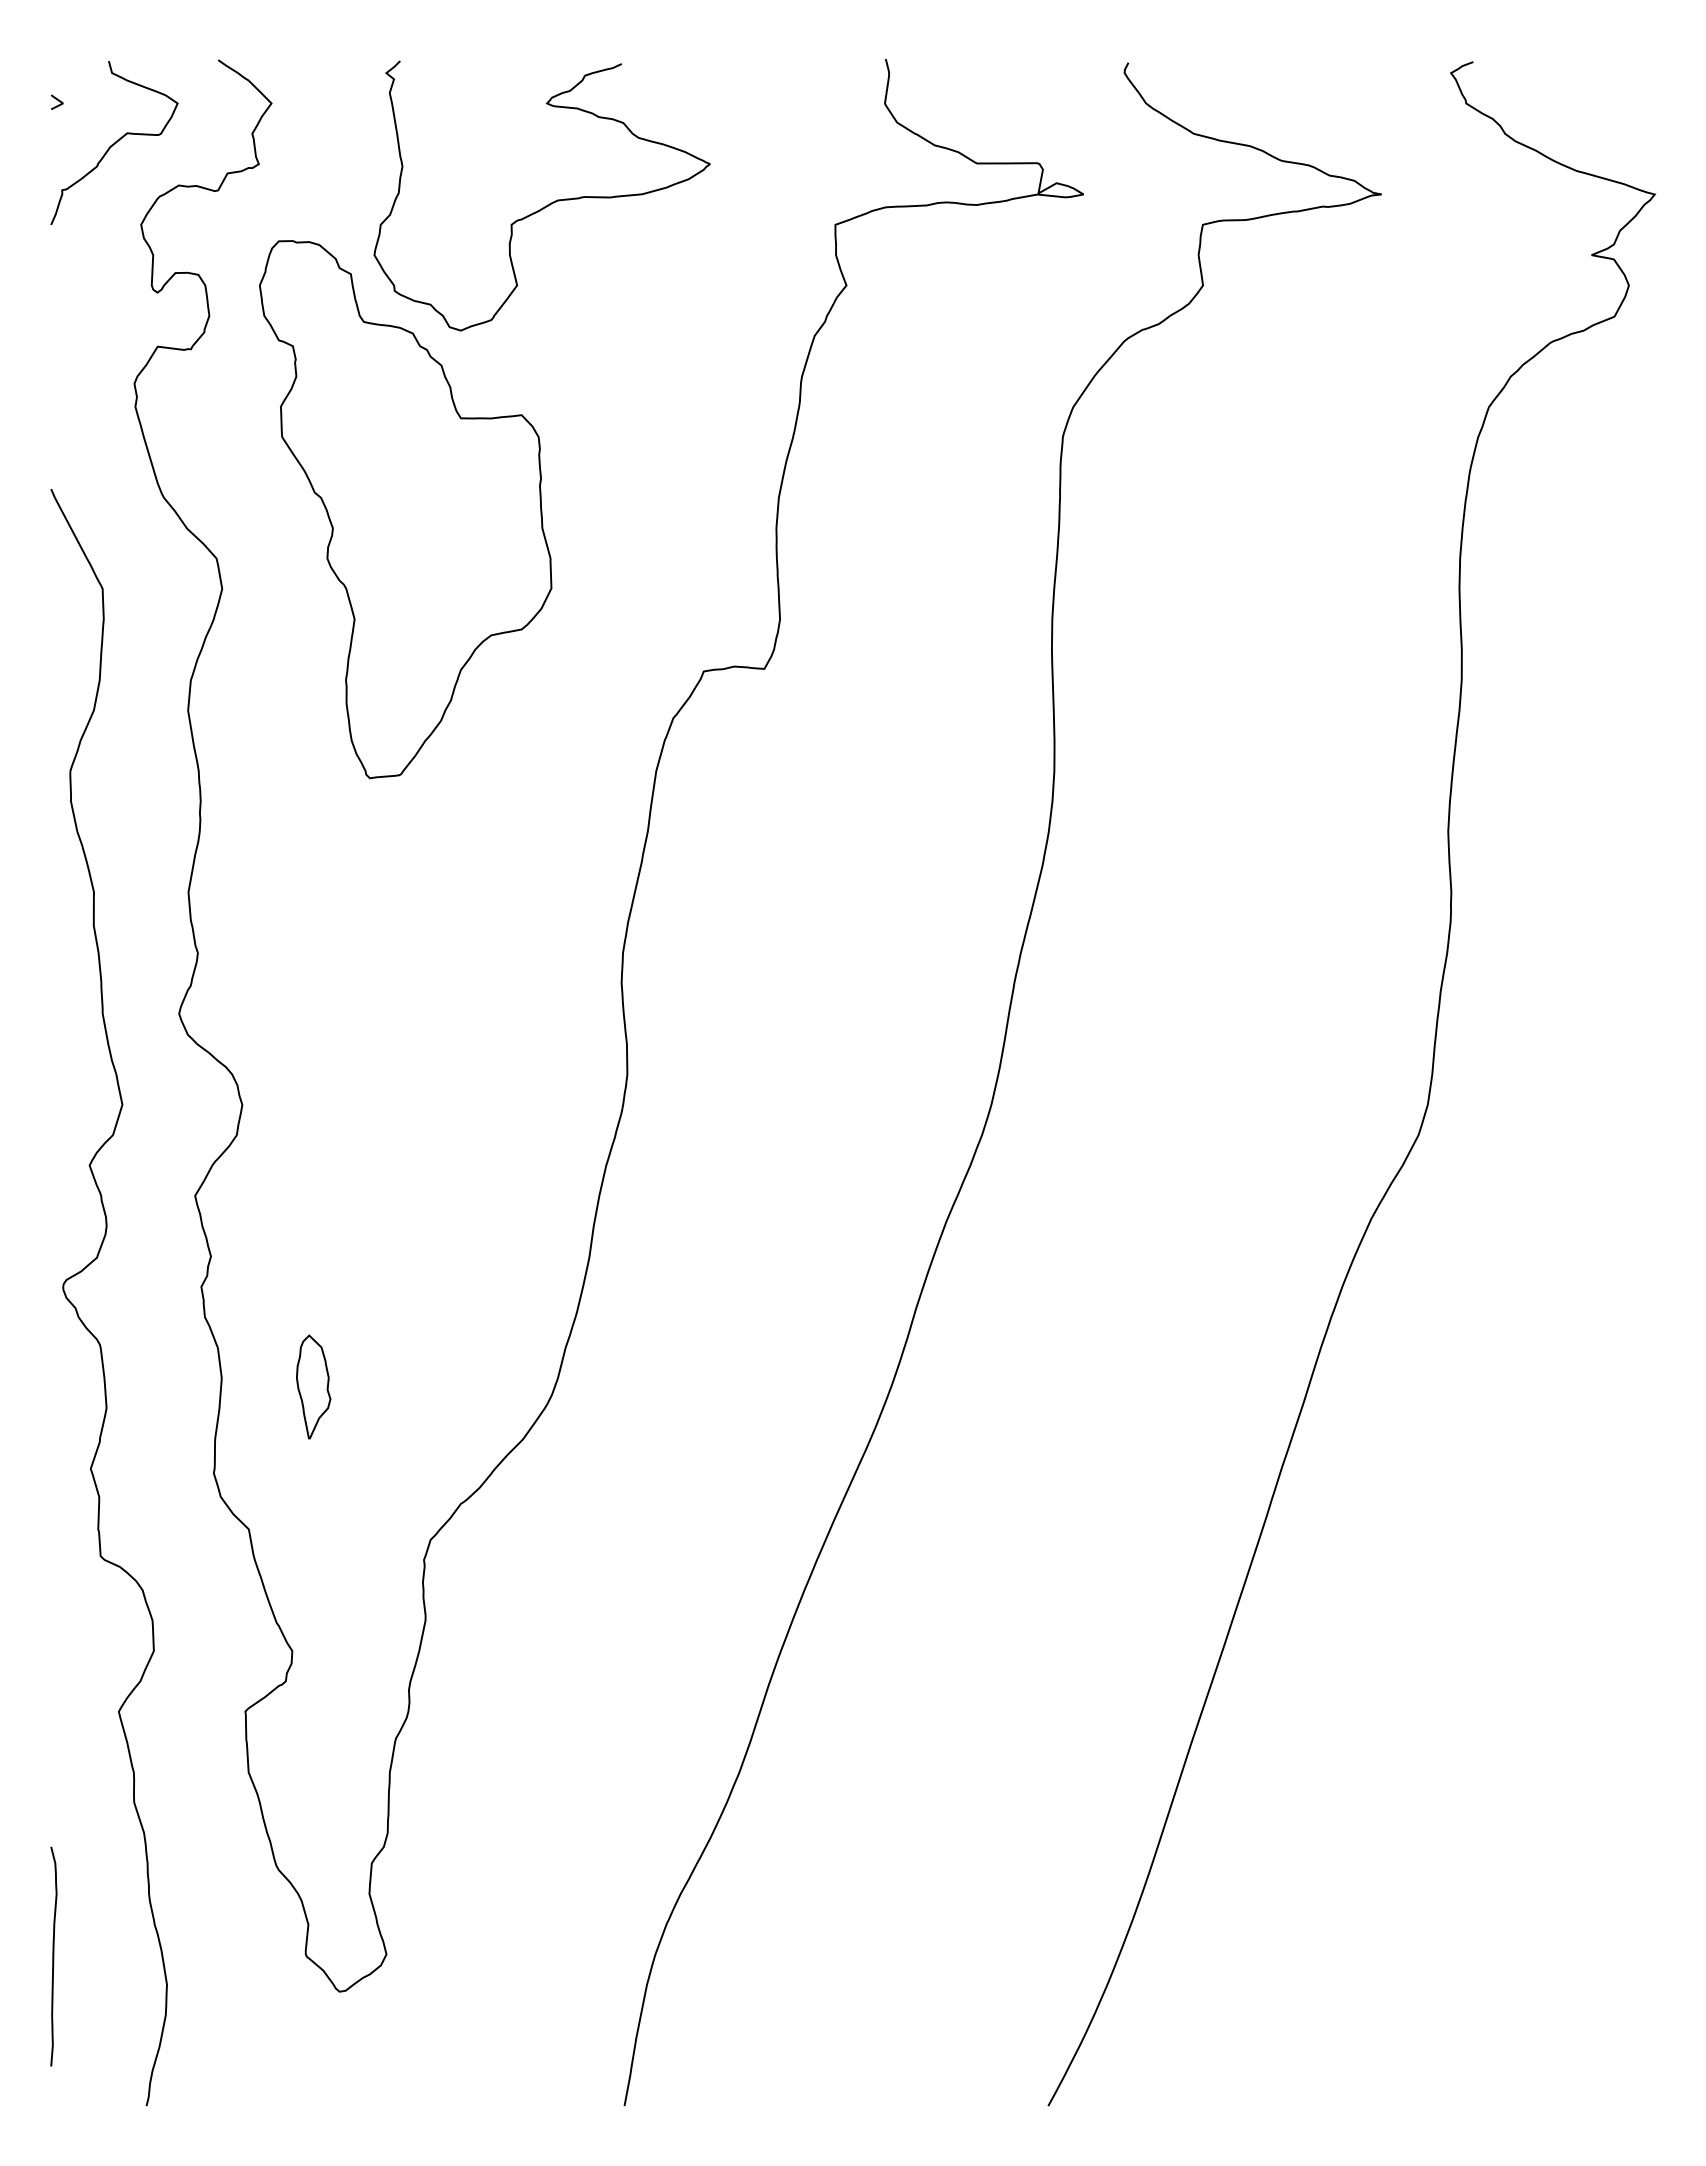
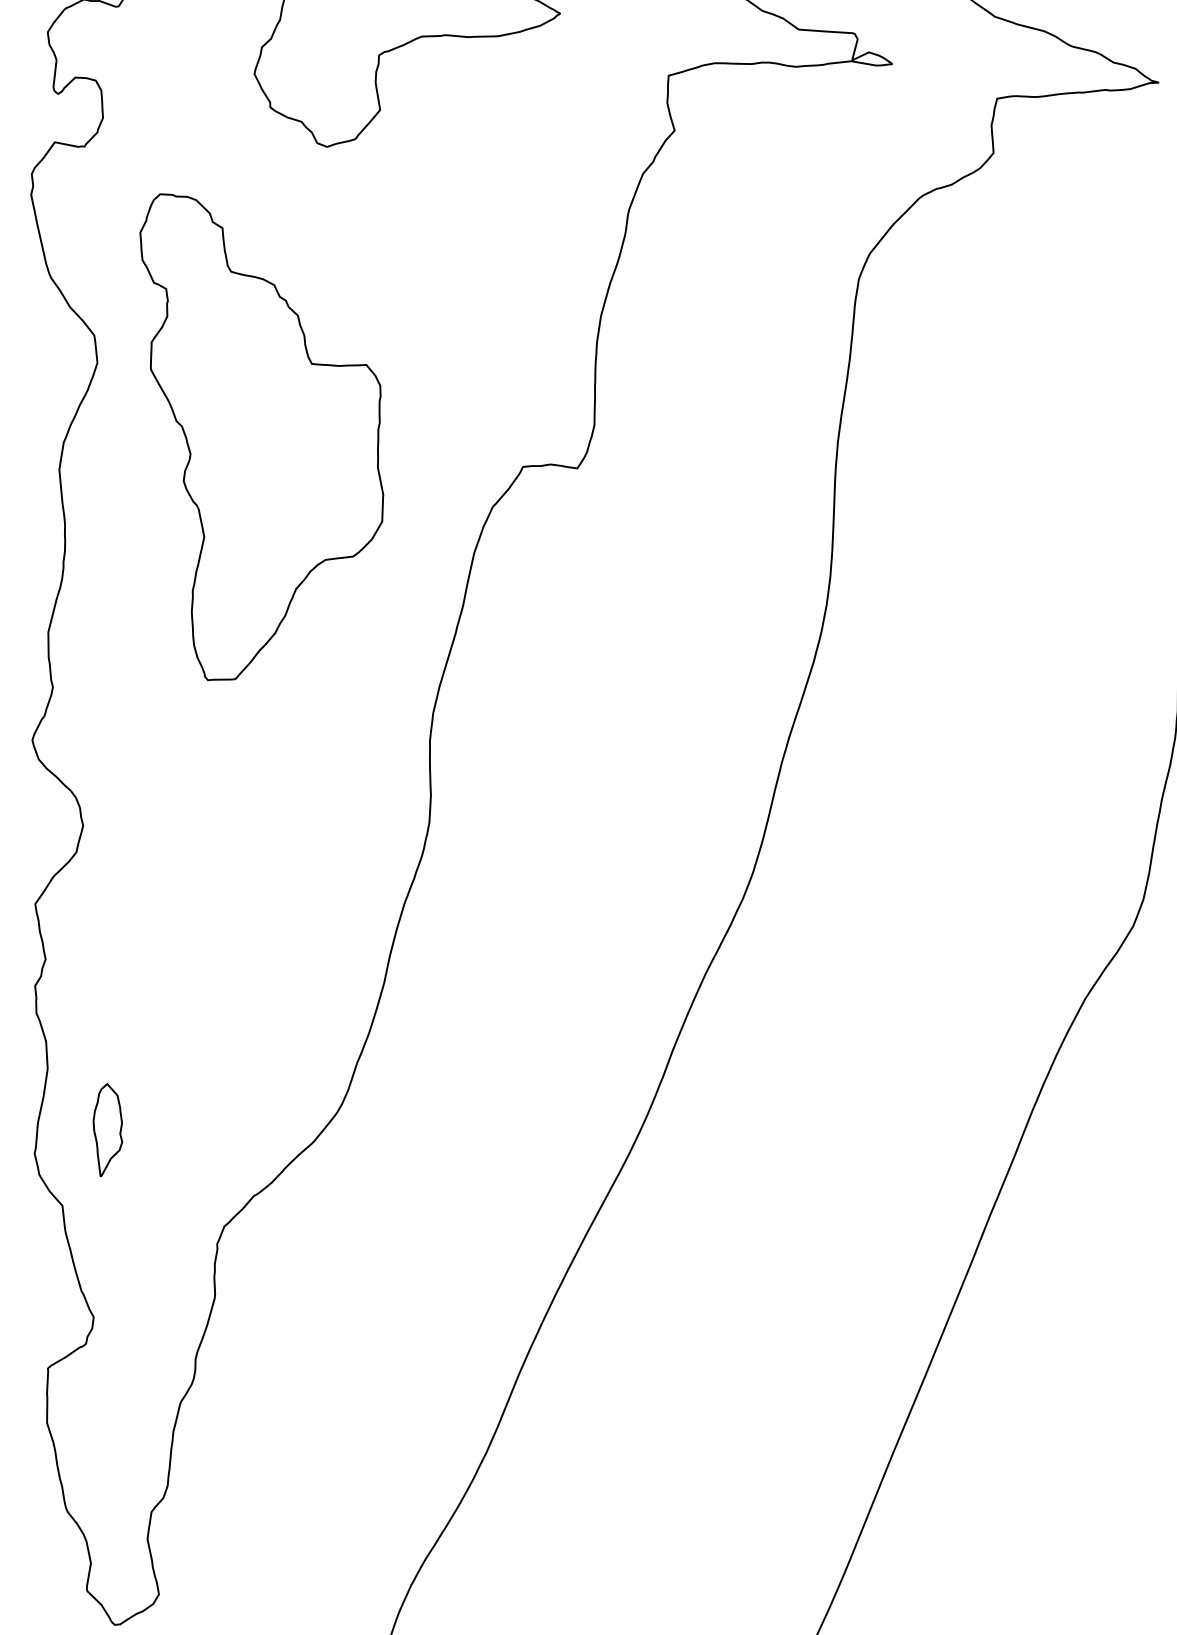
part: (405, 509) -> (256, 442), moved
part: (313, 1386) -> (107, 1129), moved

